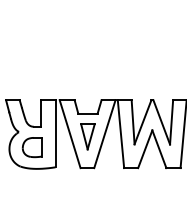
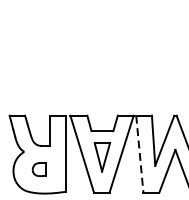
line: (121, 134) -> (140, 154), solid -> dashed
part: (31, 147) -> (38, 169), size x0.6

